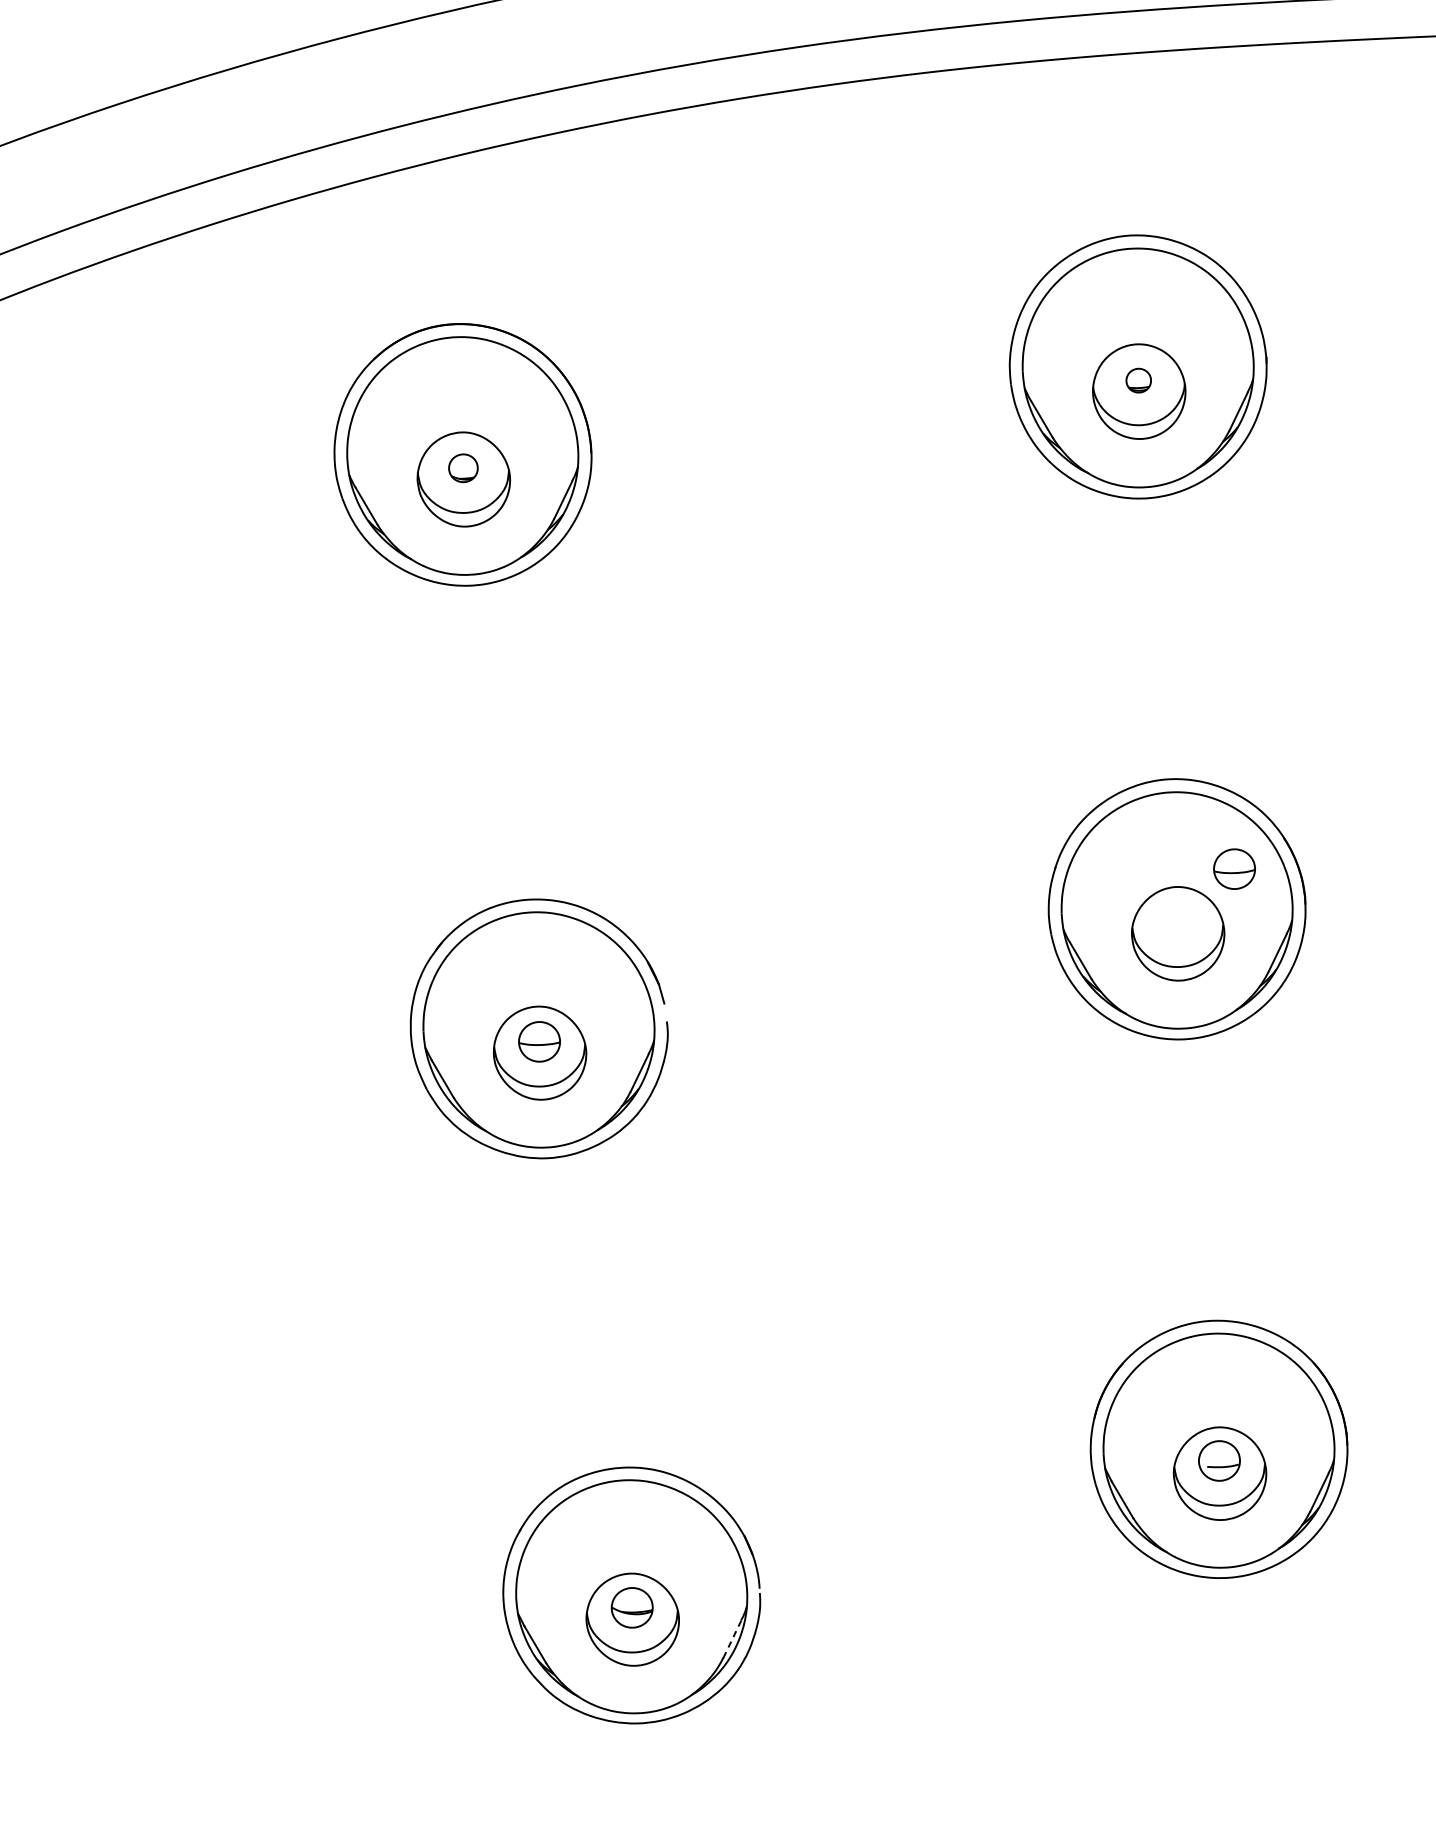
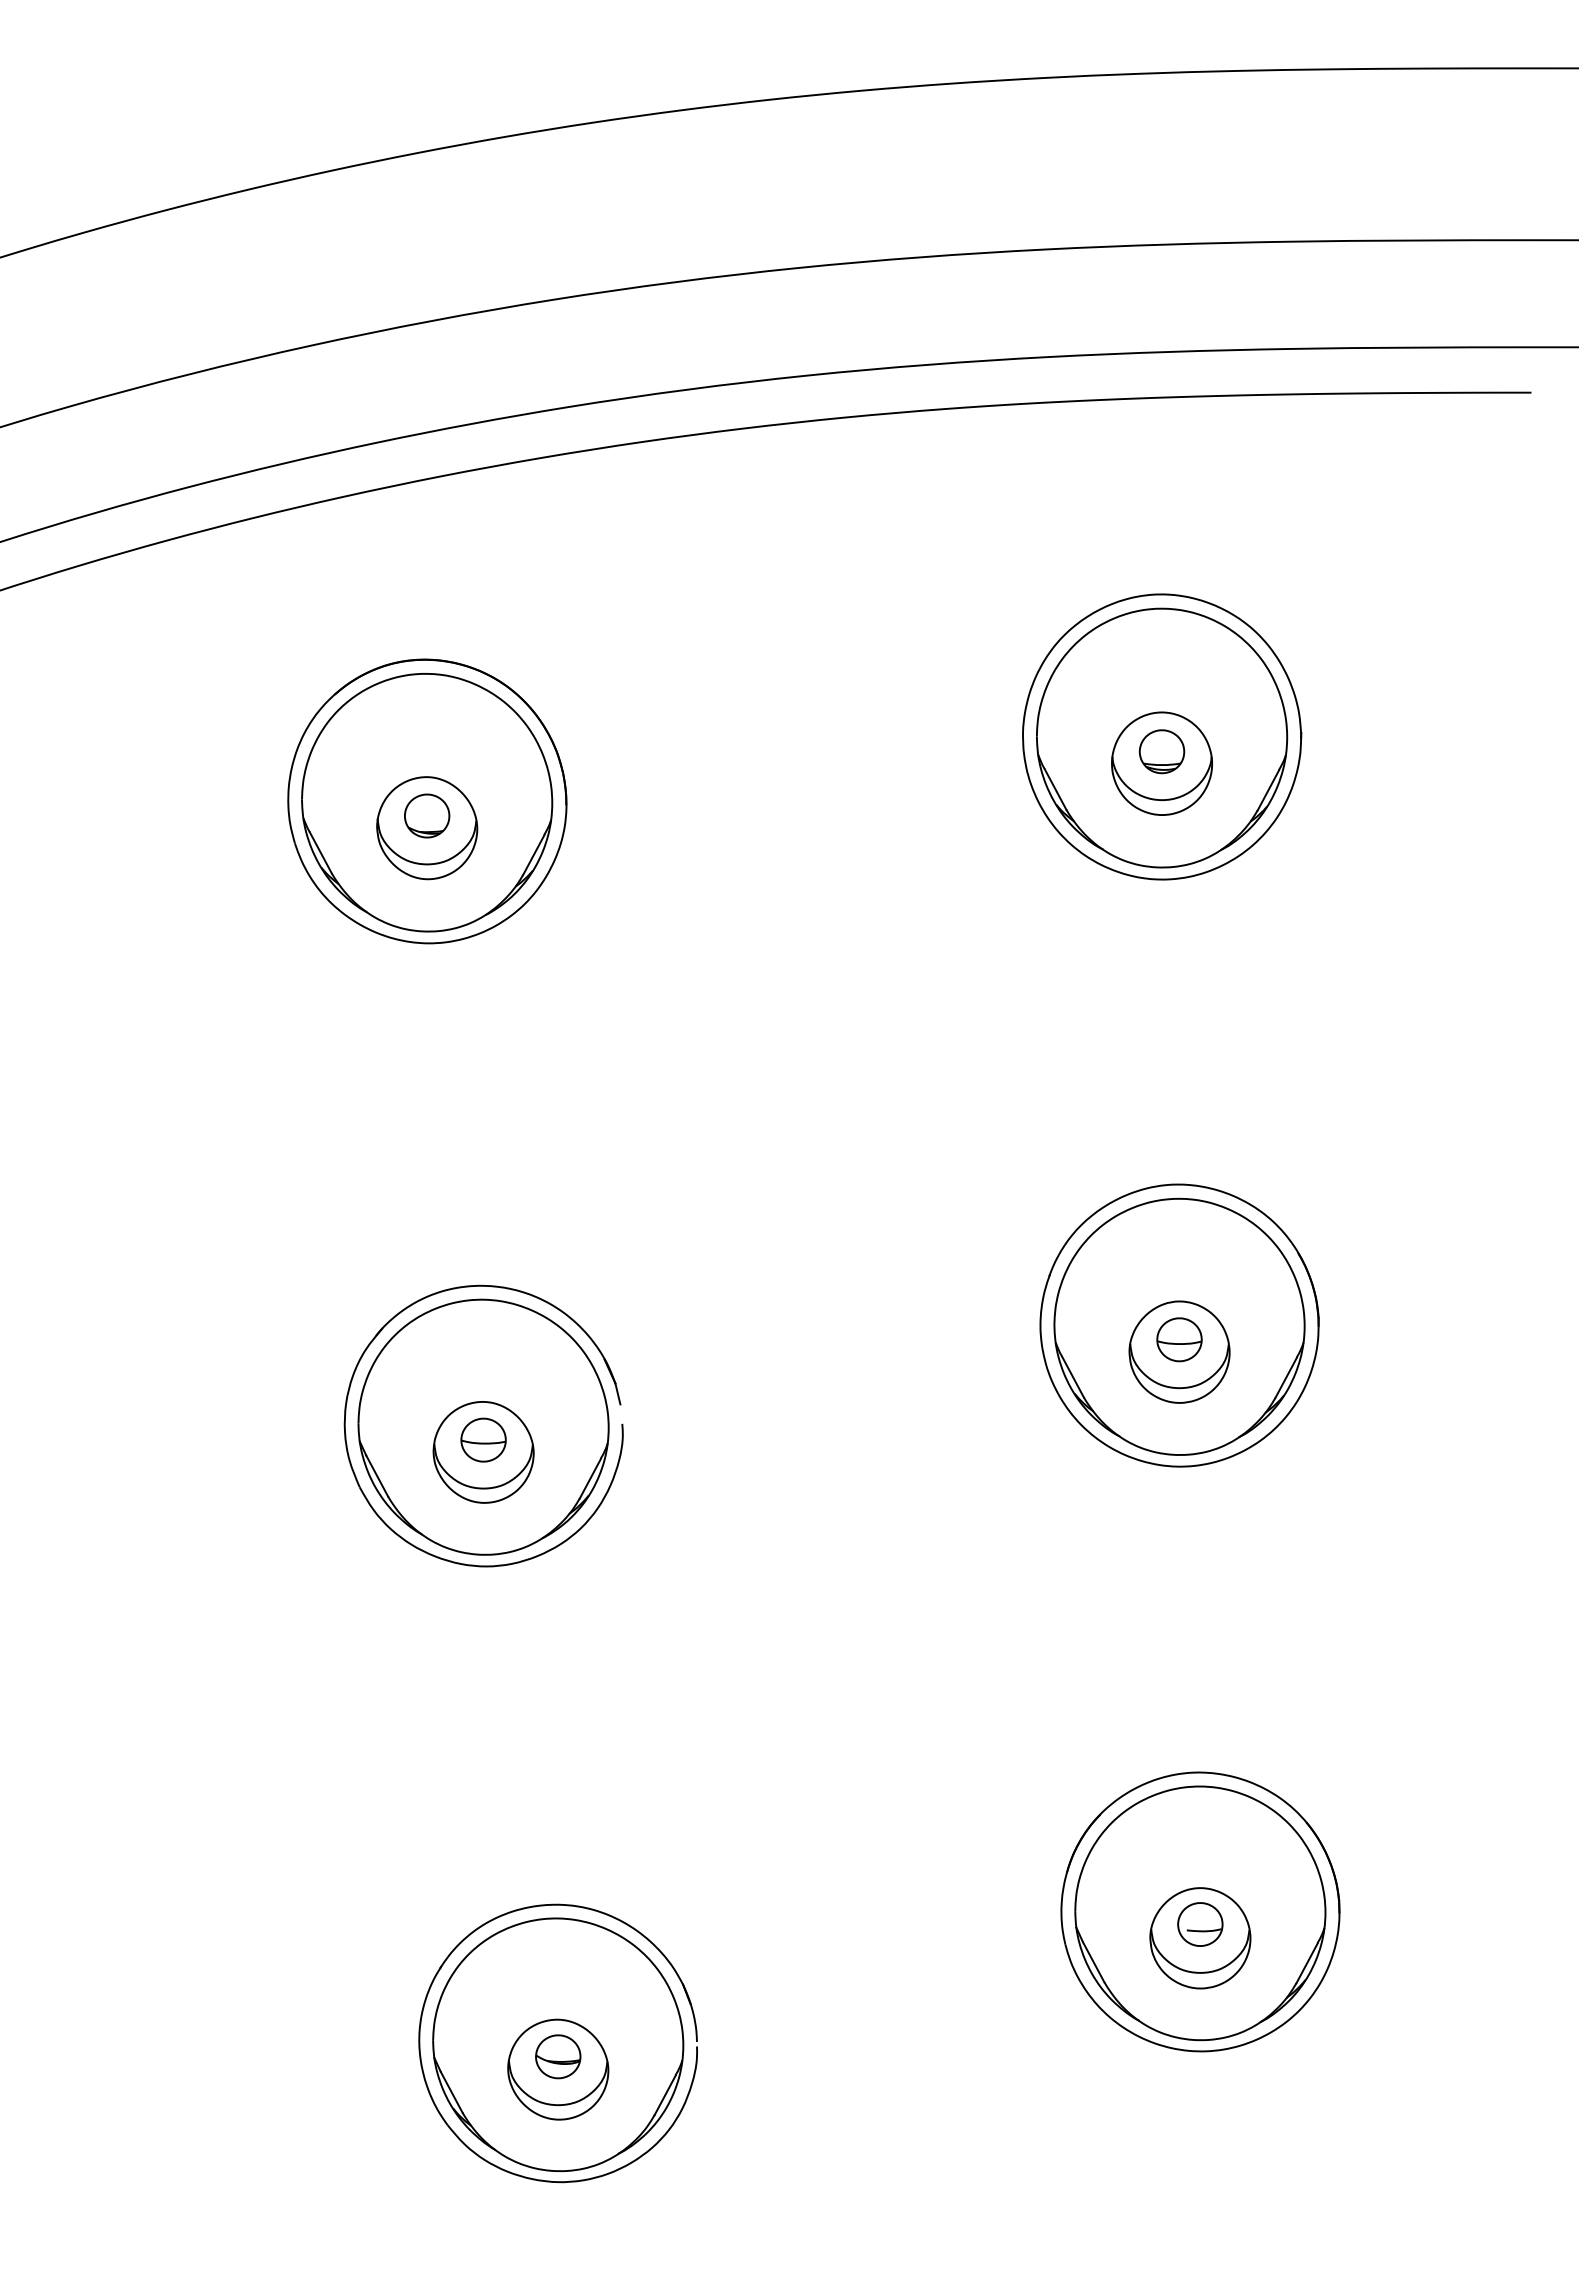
part: (1138, 380) -> (1161, 751), size x1.67
part: (463, 467) -> (427, 815), size x1.43
part: (1234, 868) -> (1179, 1339), moved
line: (732, 1638) -> (665, 2094), dashed -> solid

